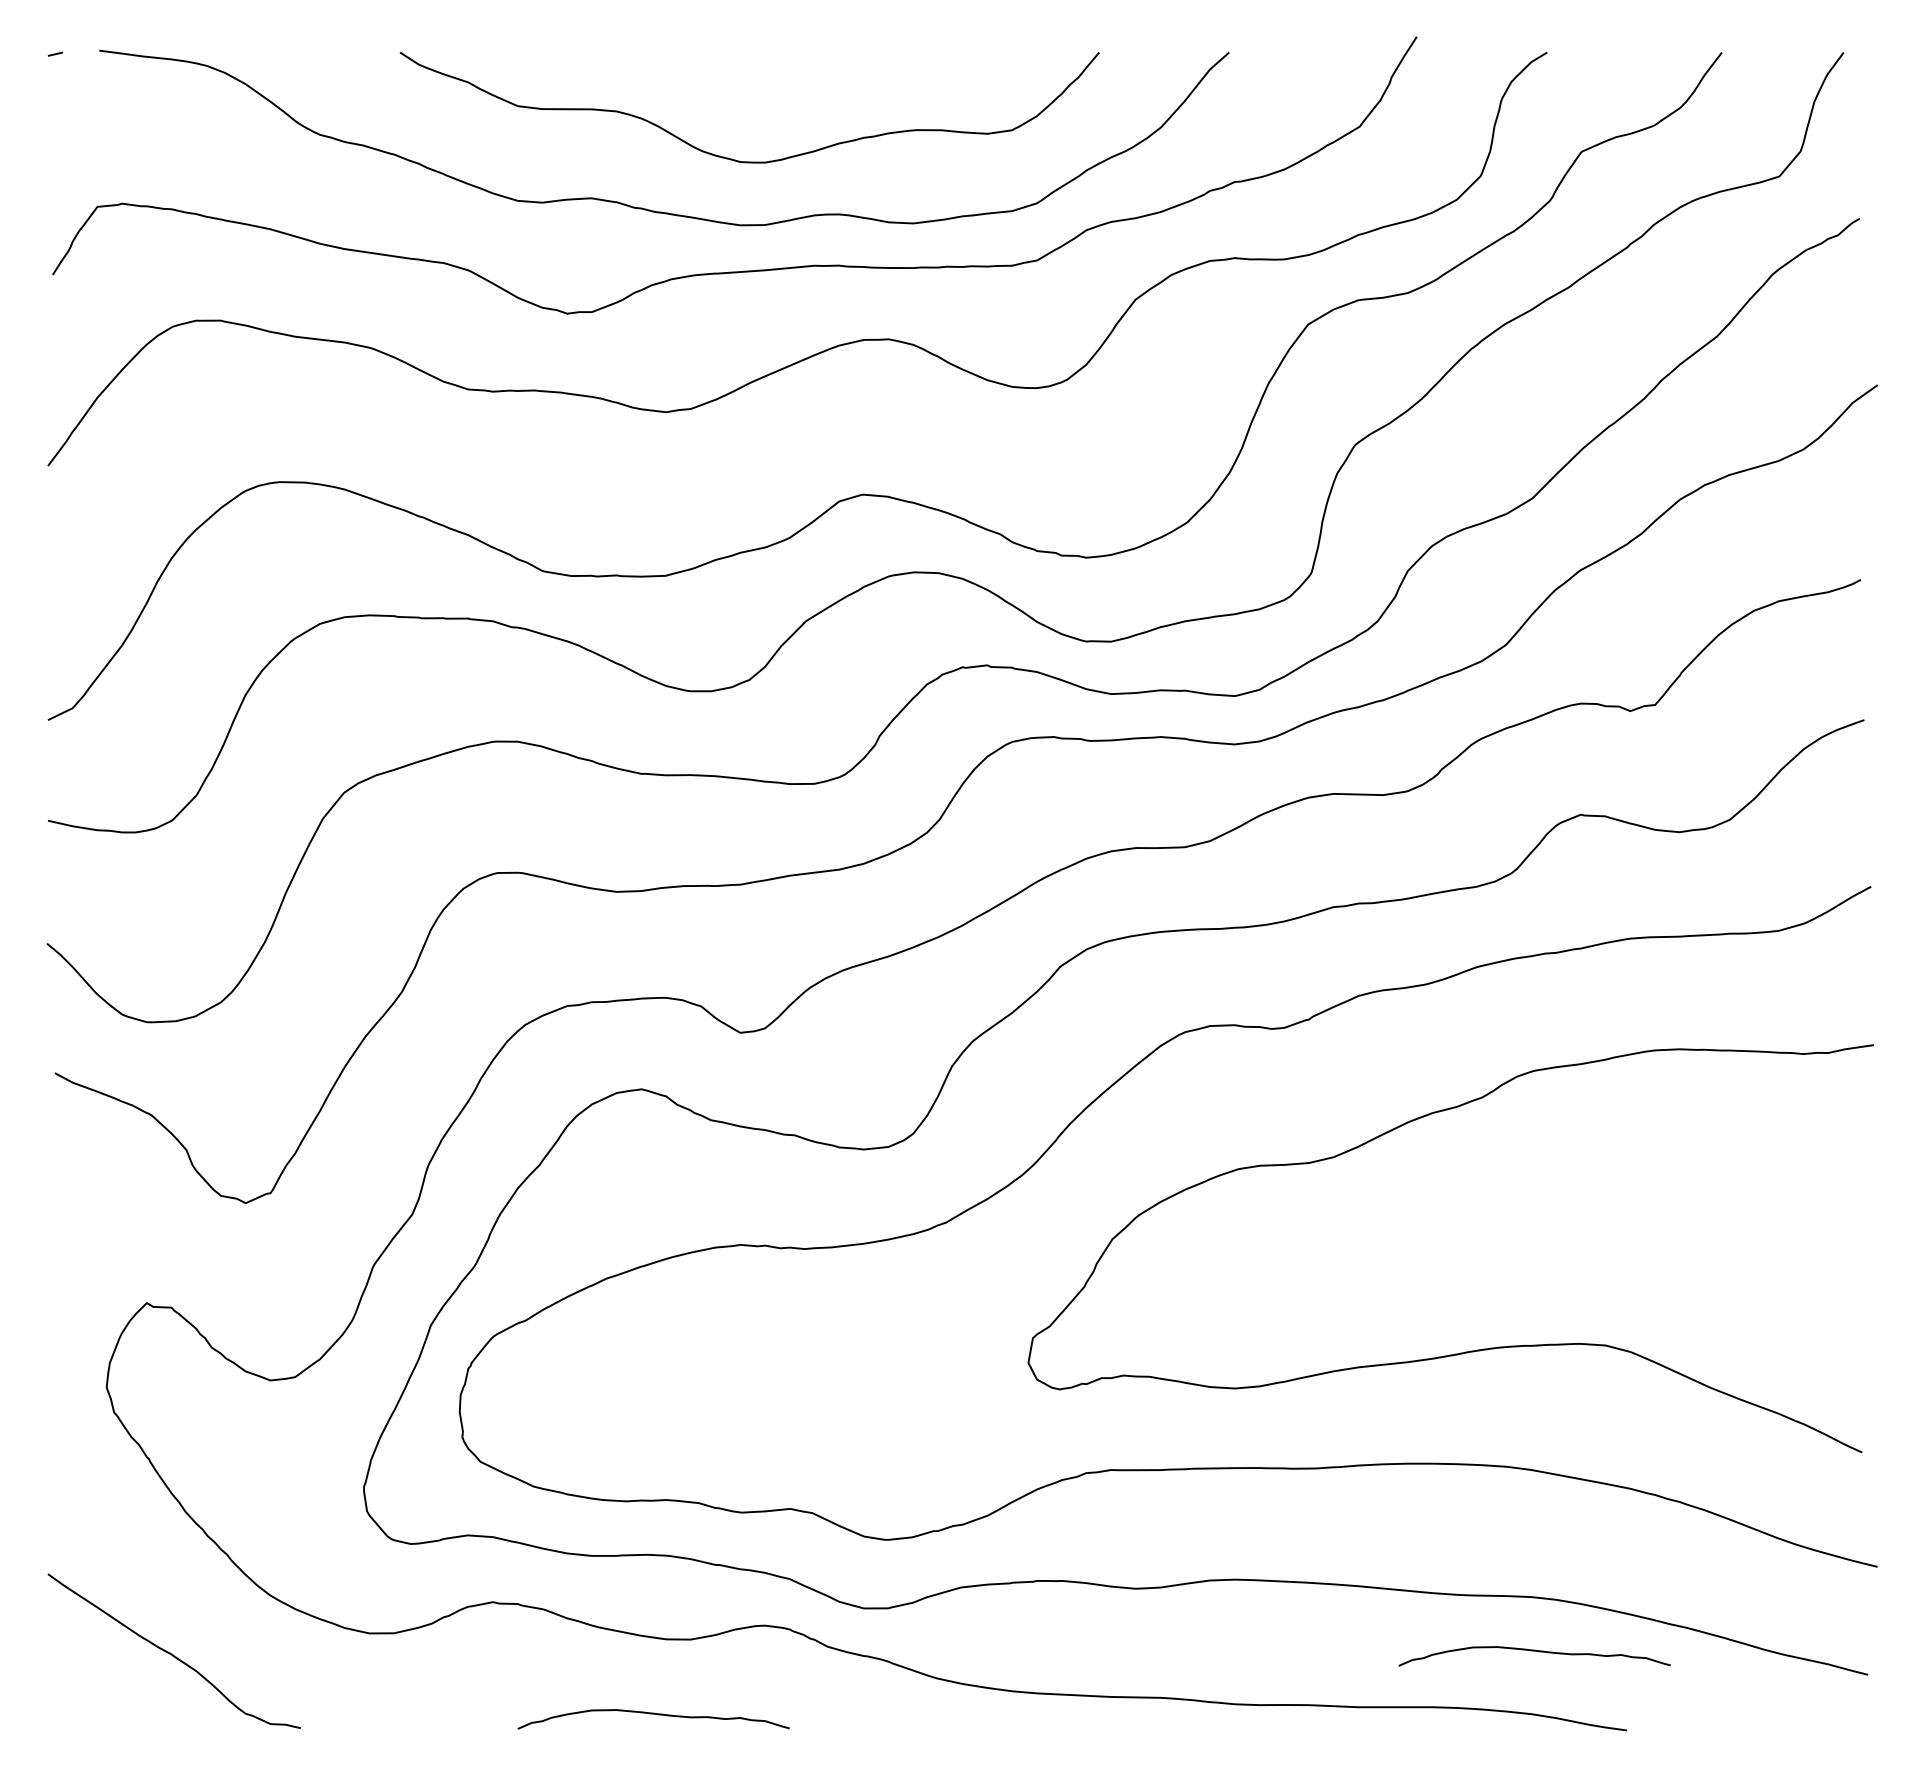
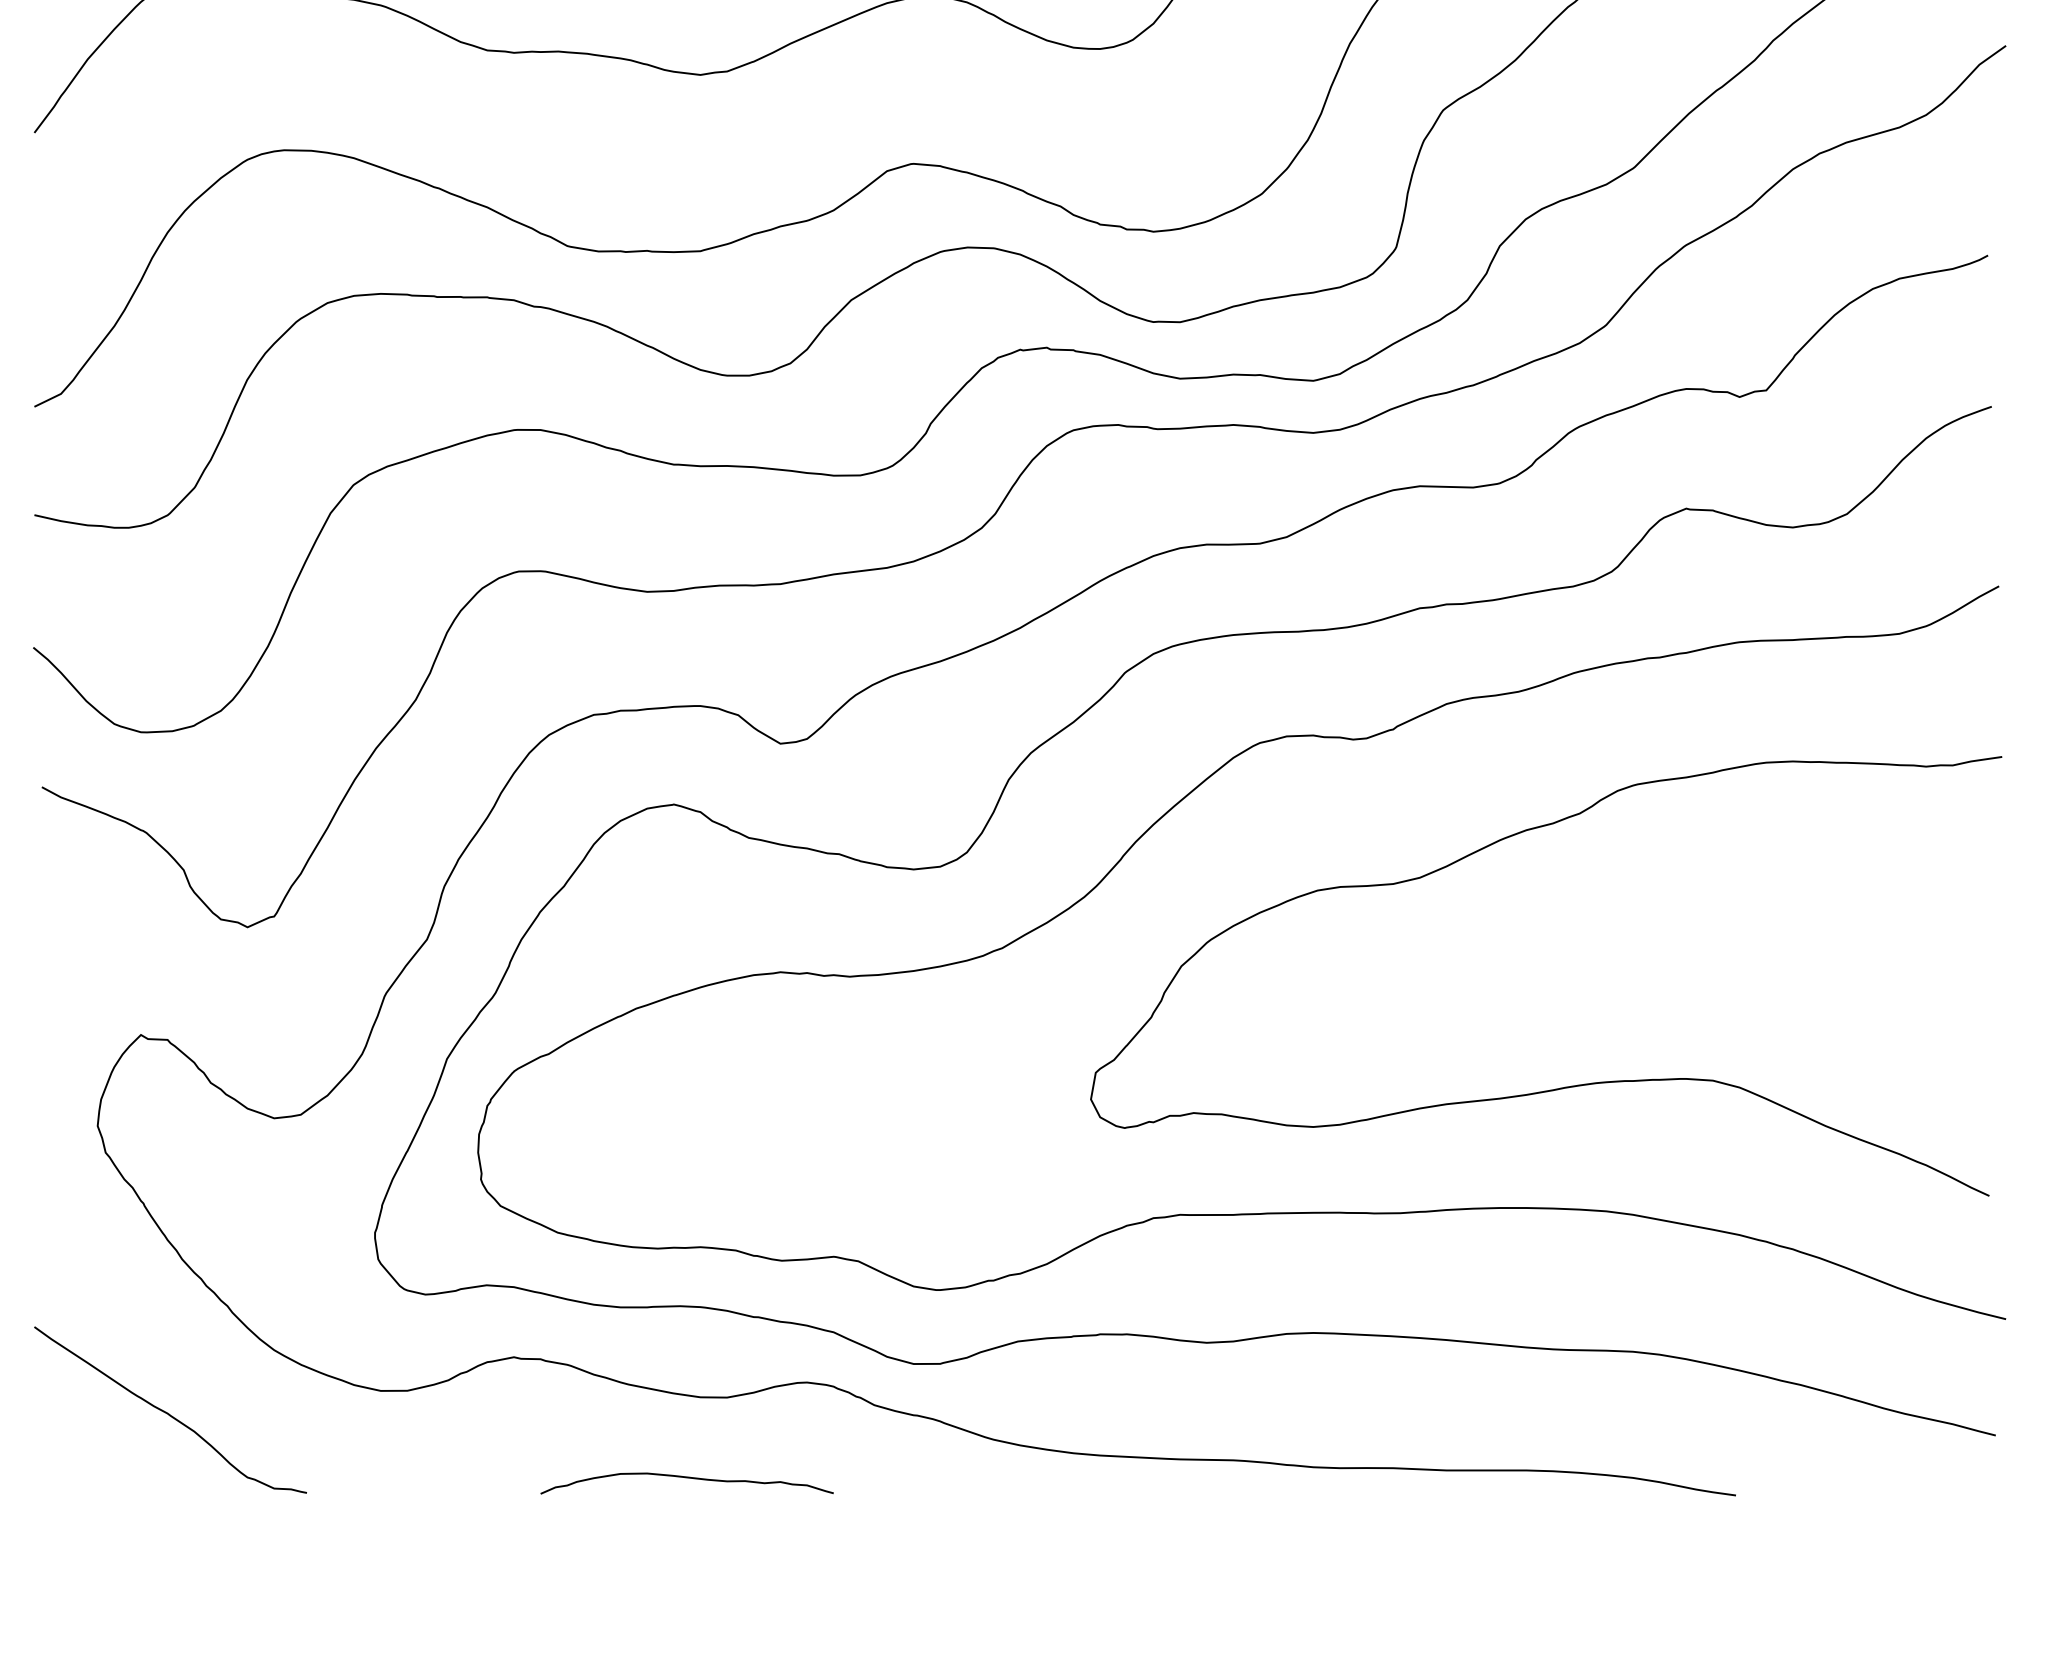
curve: (1534, 1651) -> (1636, 1410), removed

